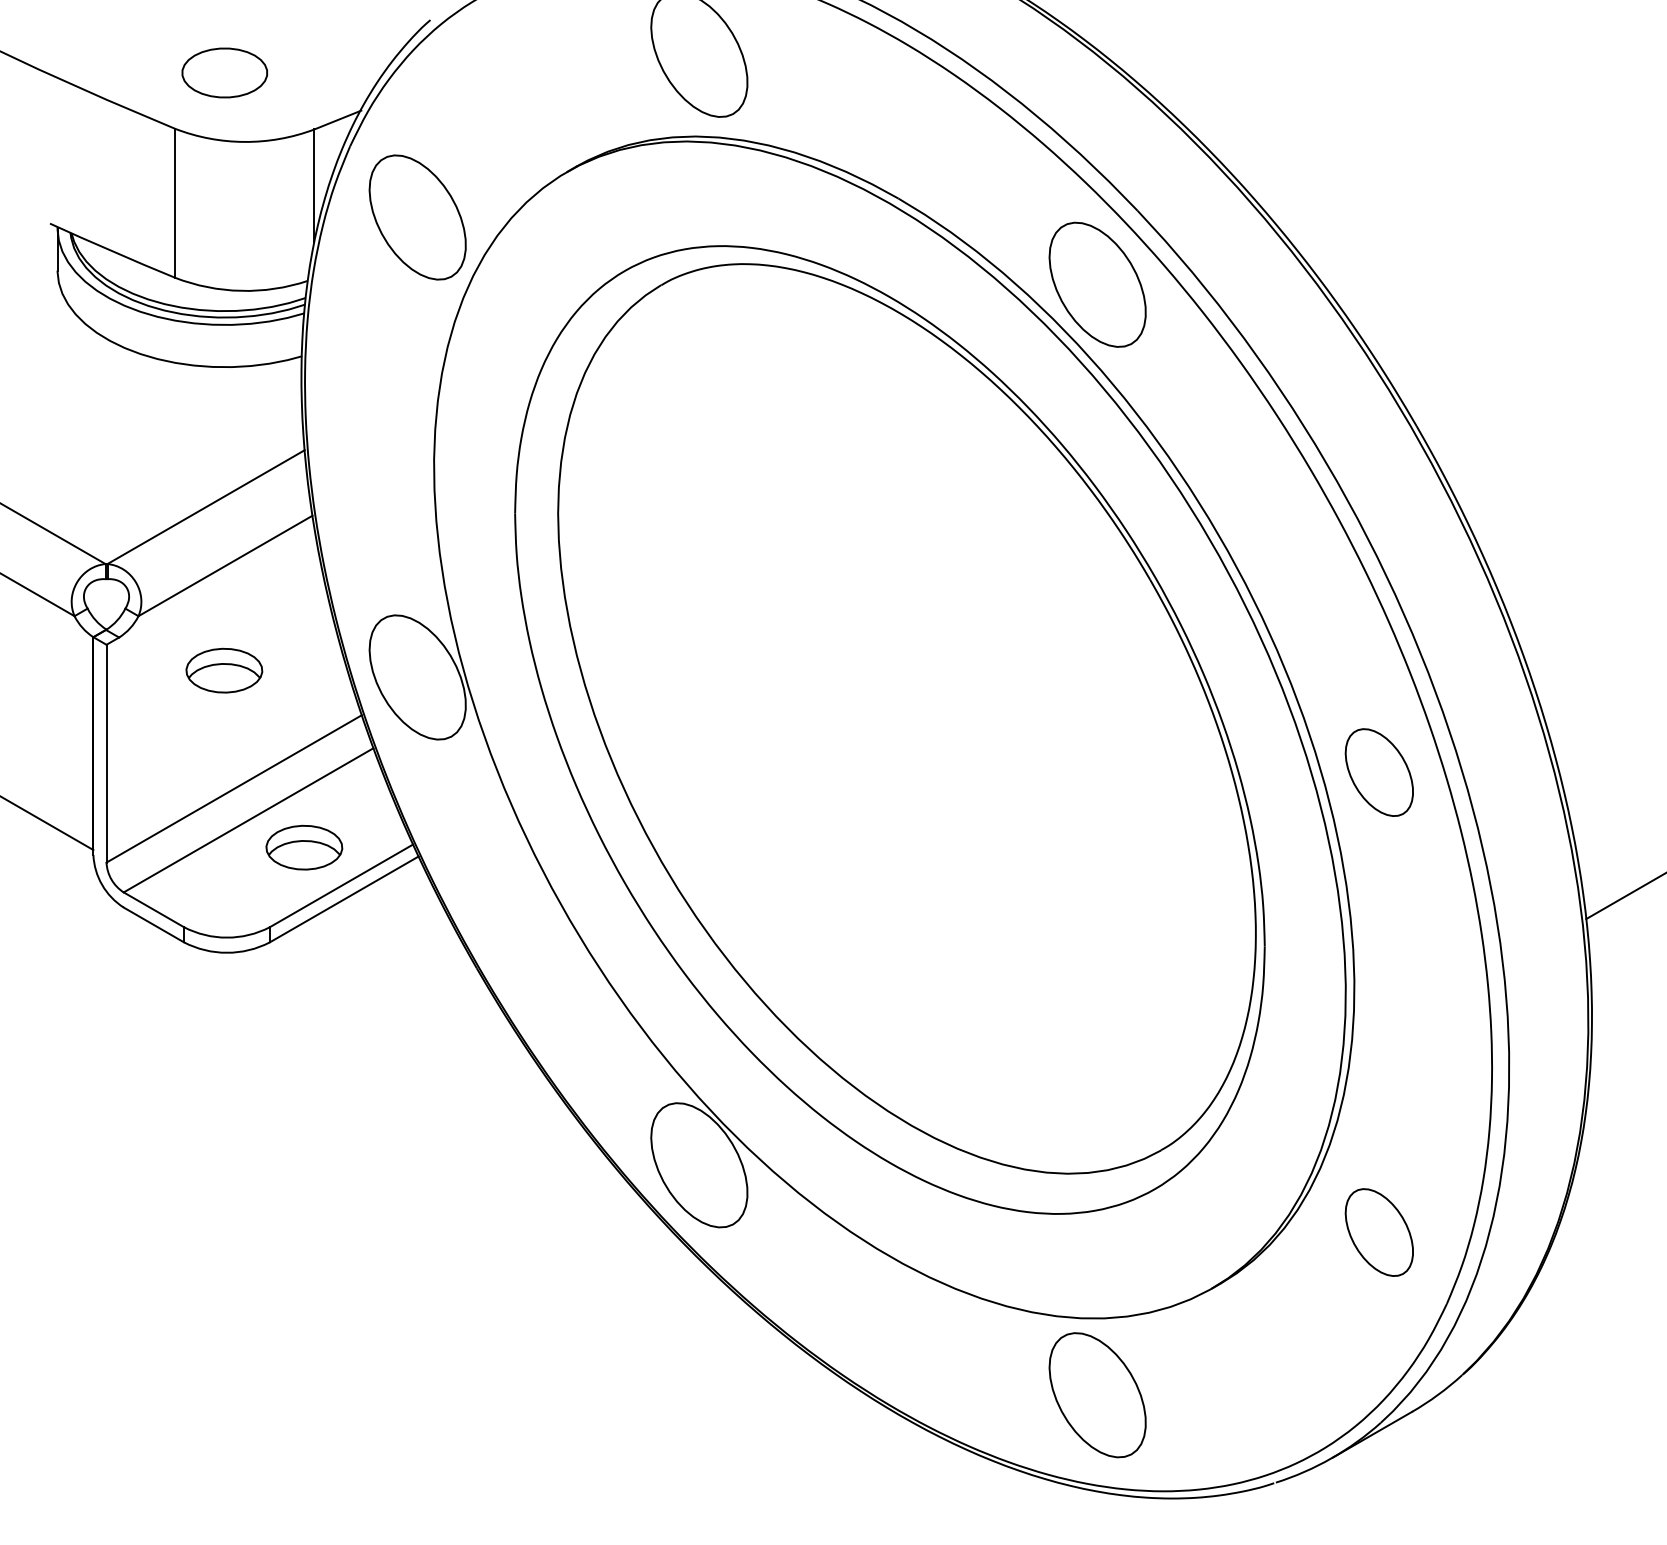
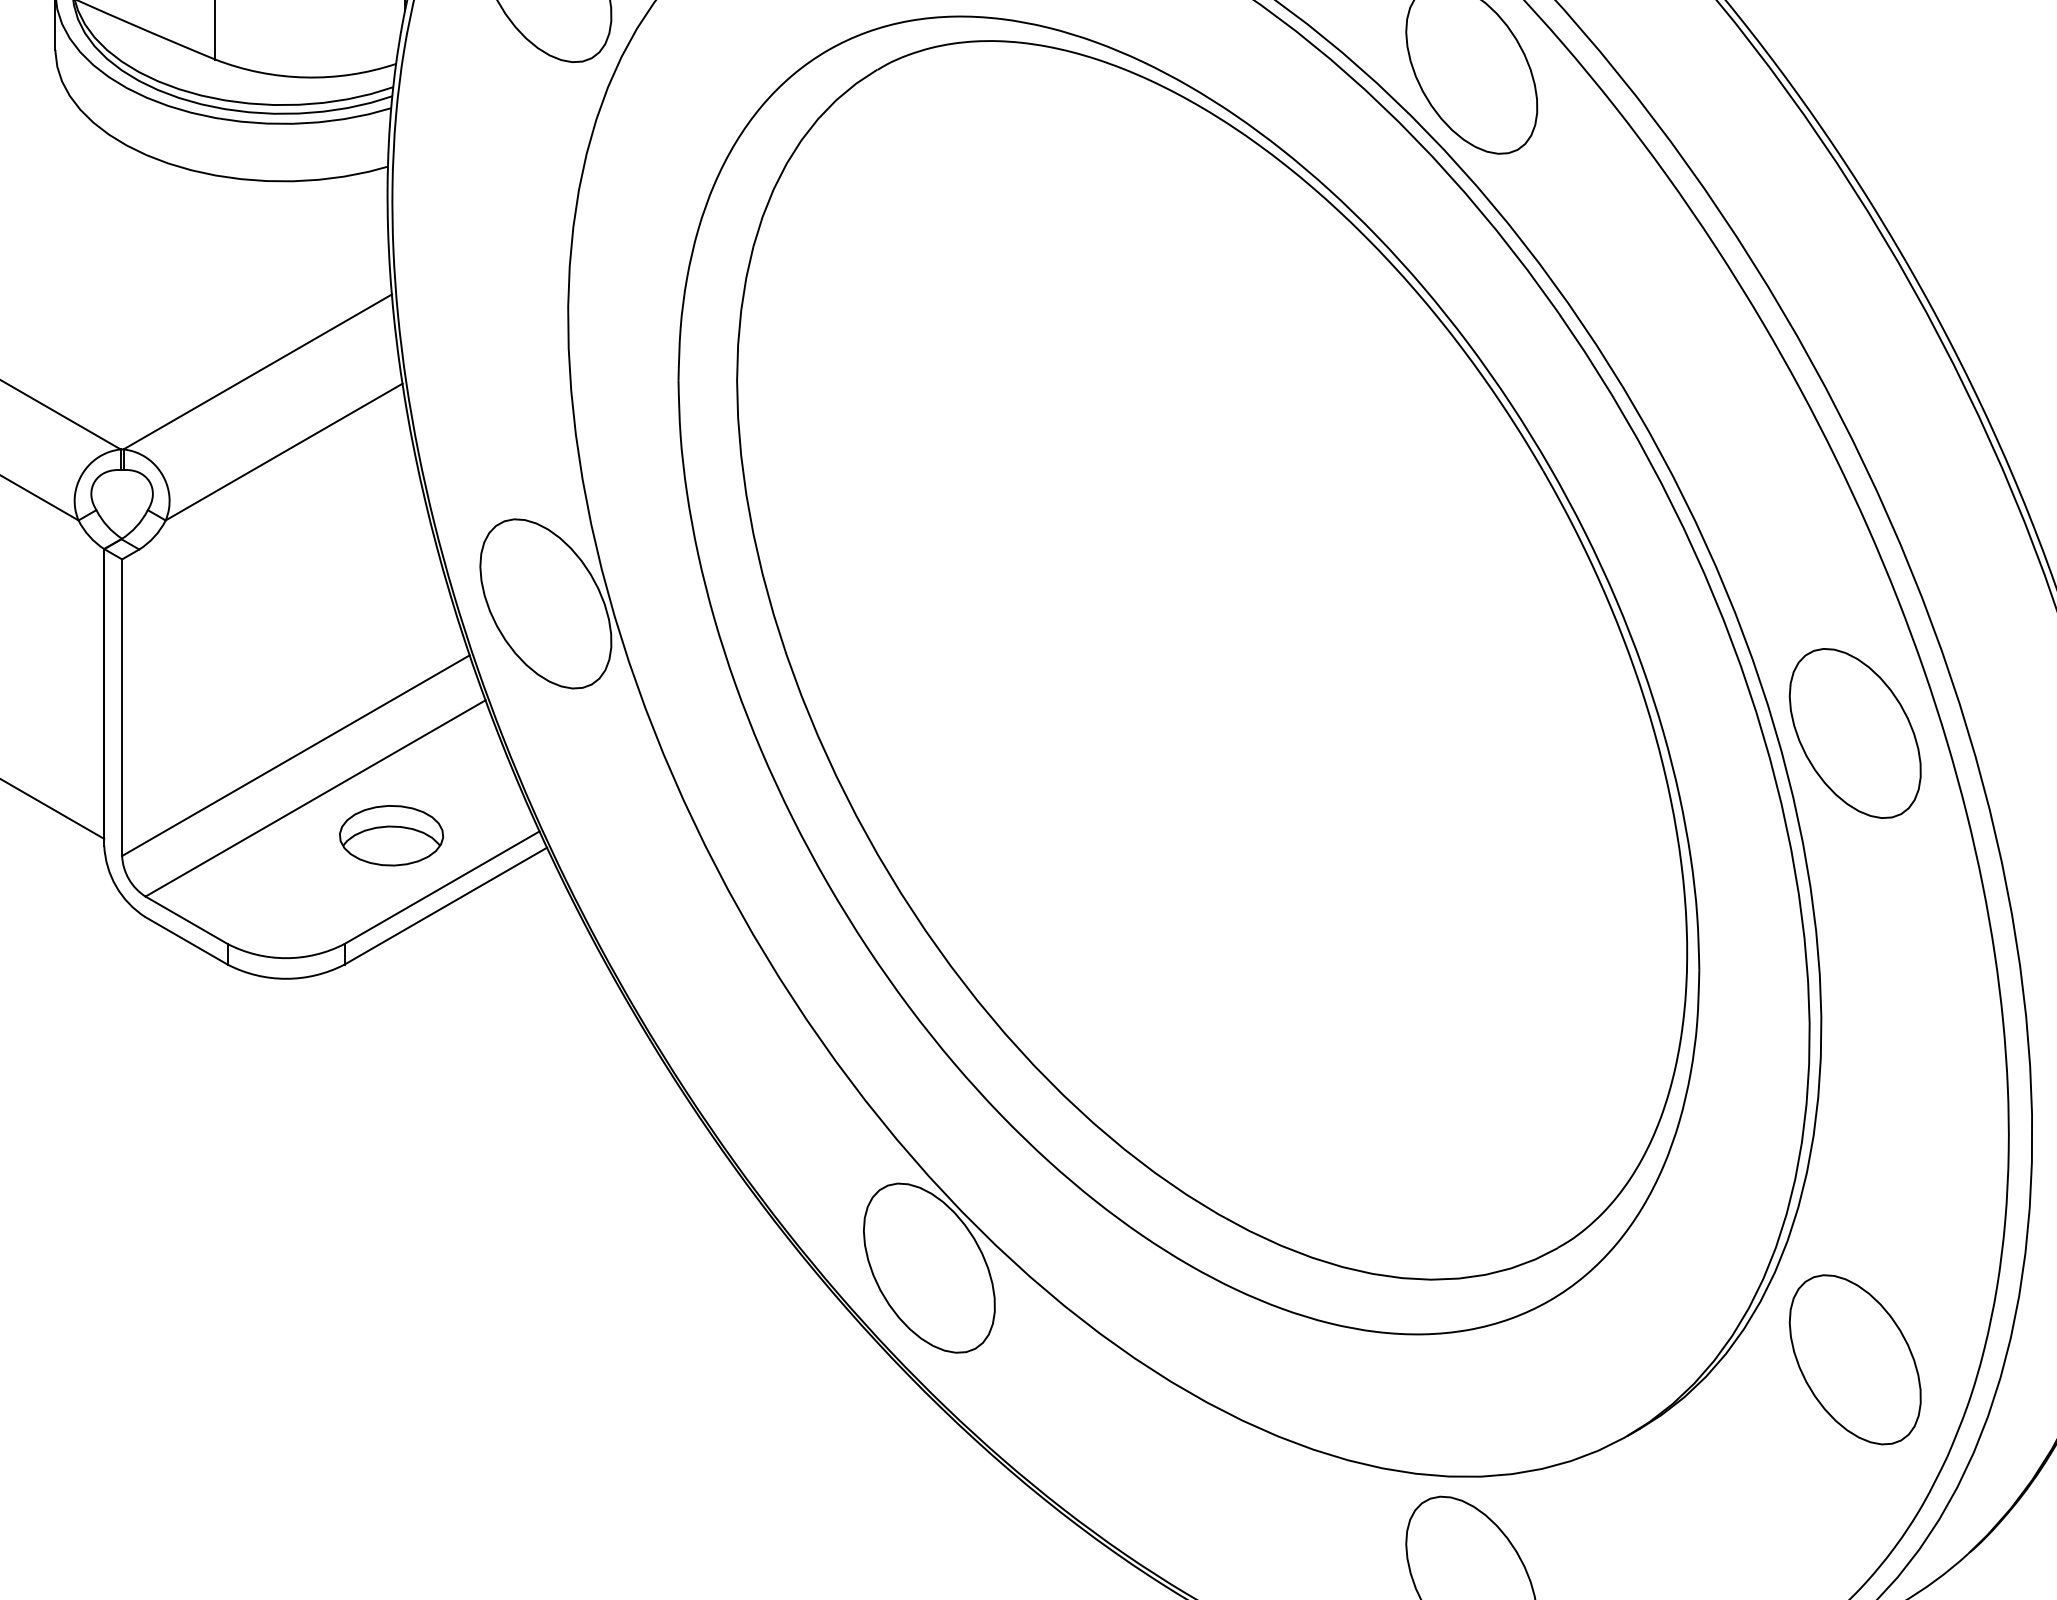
part: (224, 670) -> (282, 594), removed
part: (1379, 772) -> (1855, 733), size x1.43
part: (1379, 1232) -> (1855, 1359), size x1.43

